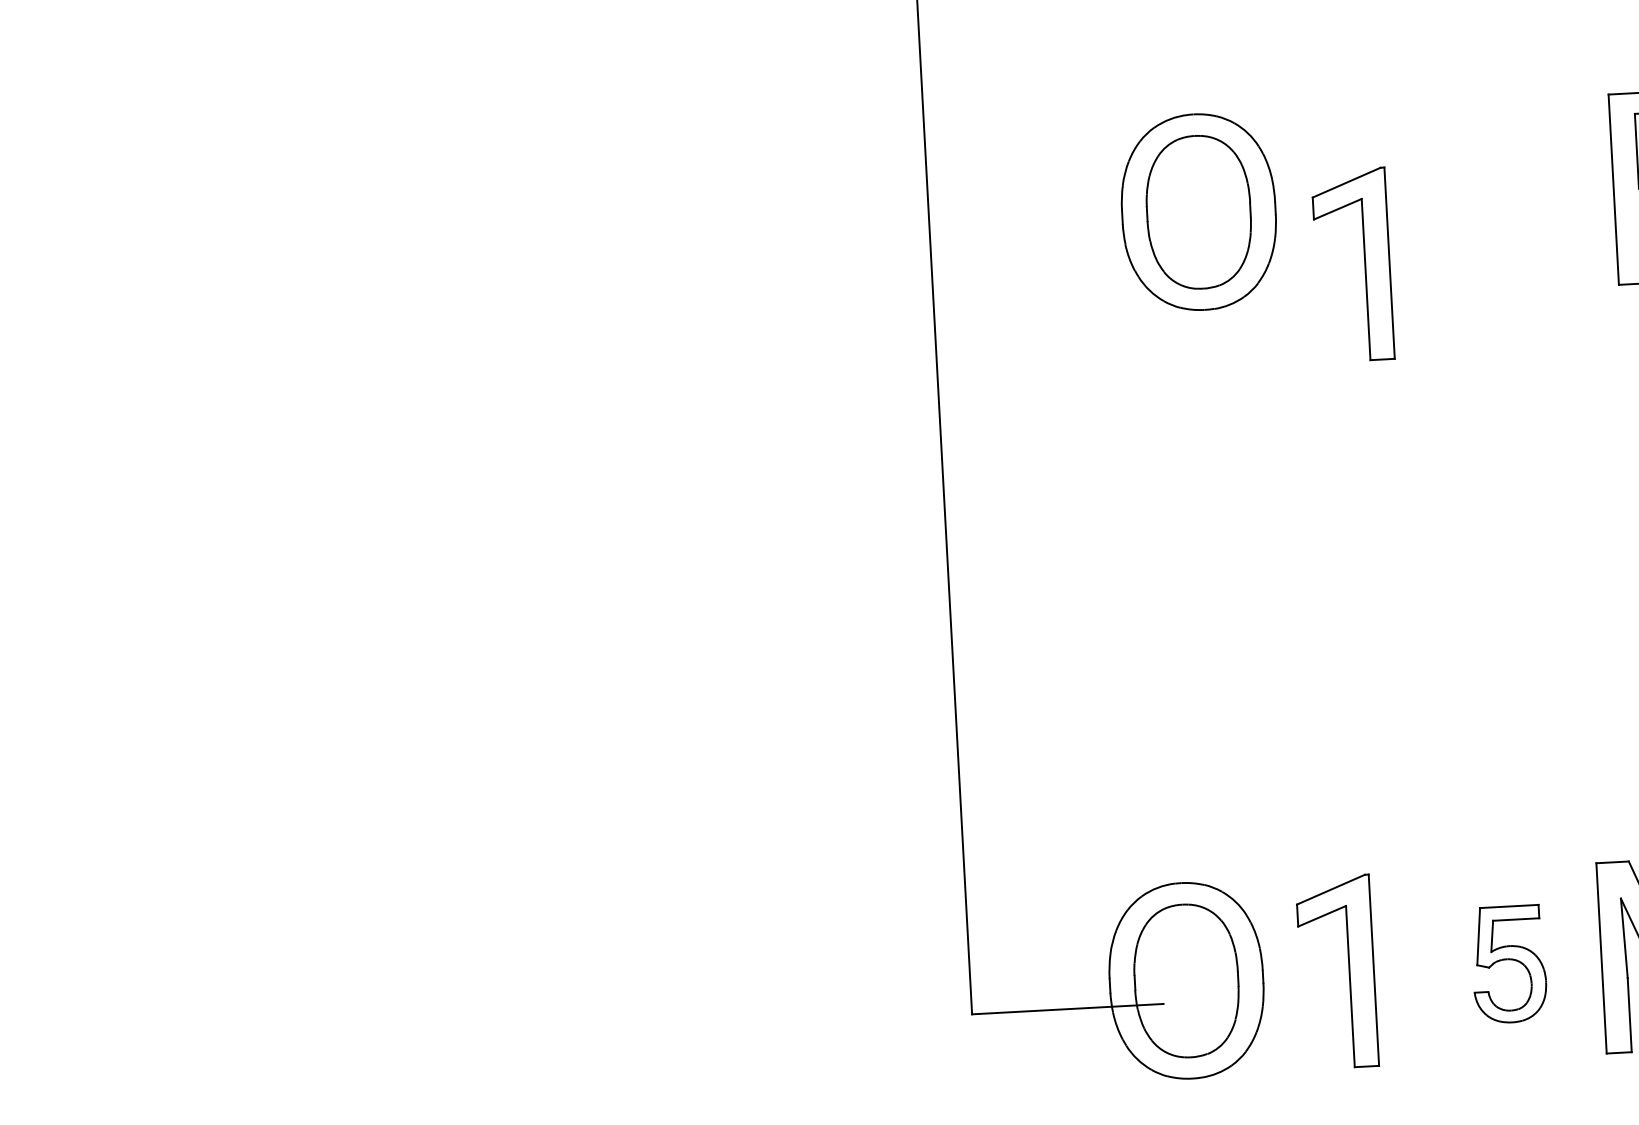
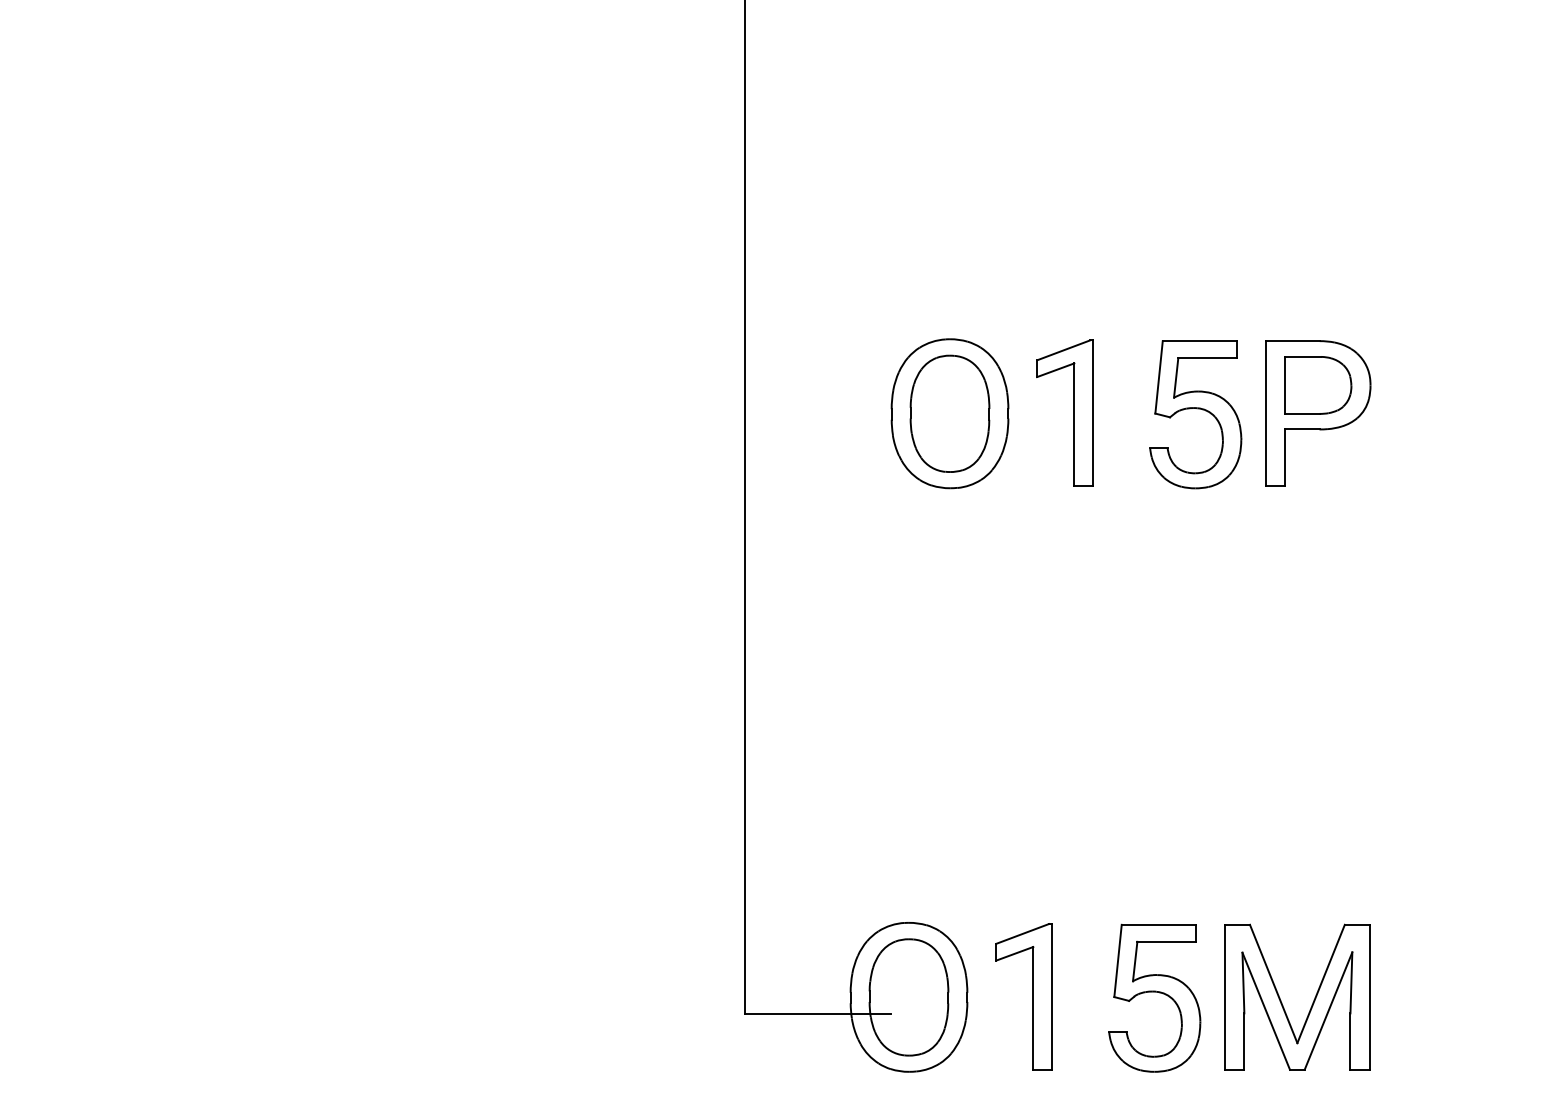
part: (1521, 195) -> (1195, 414), added
part: (1364, 263) -> (1073, 412), moved
part: (1508, 963) -> (1154, 997), size x1.67

